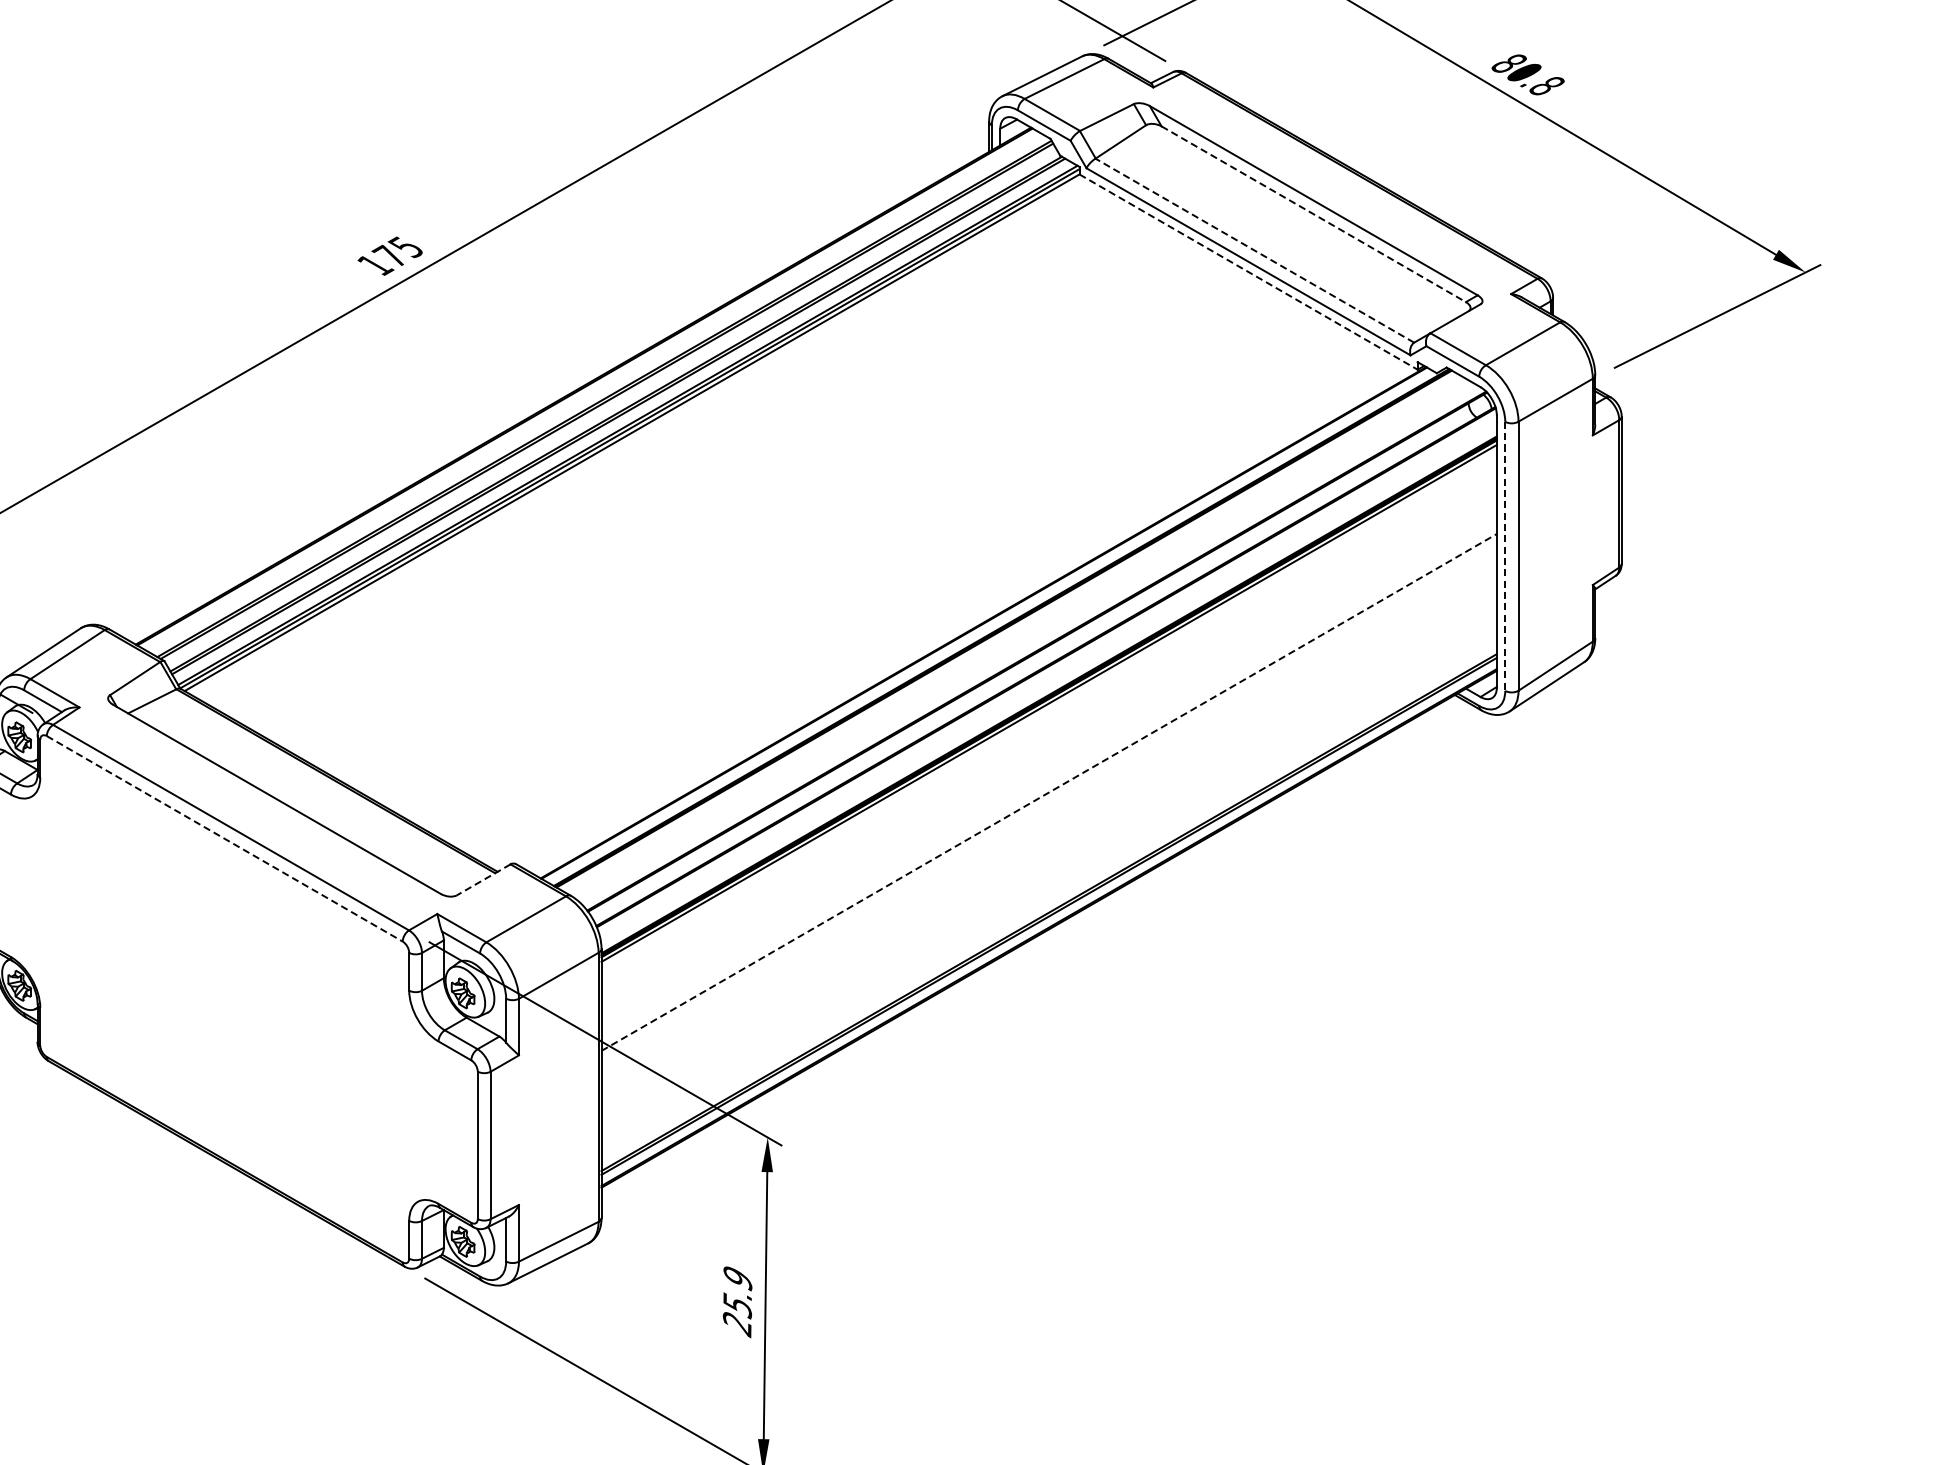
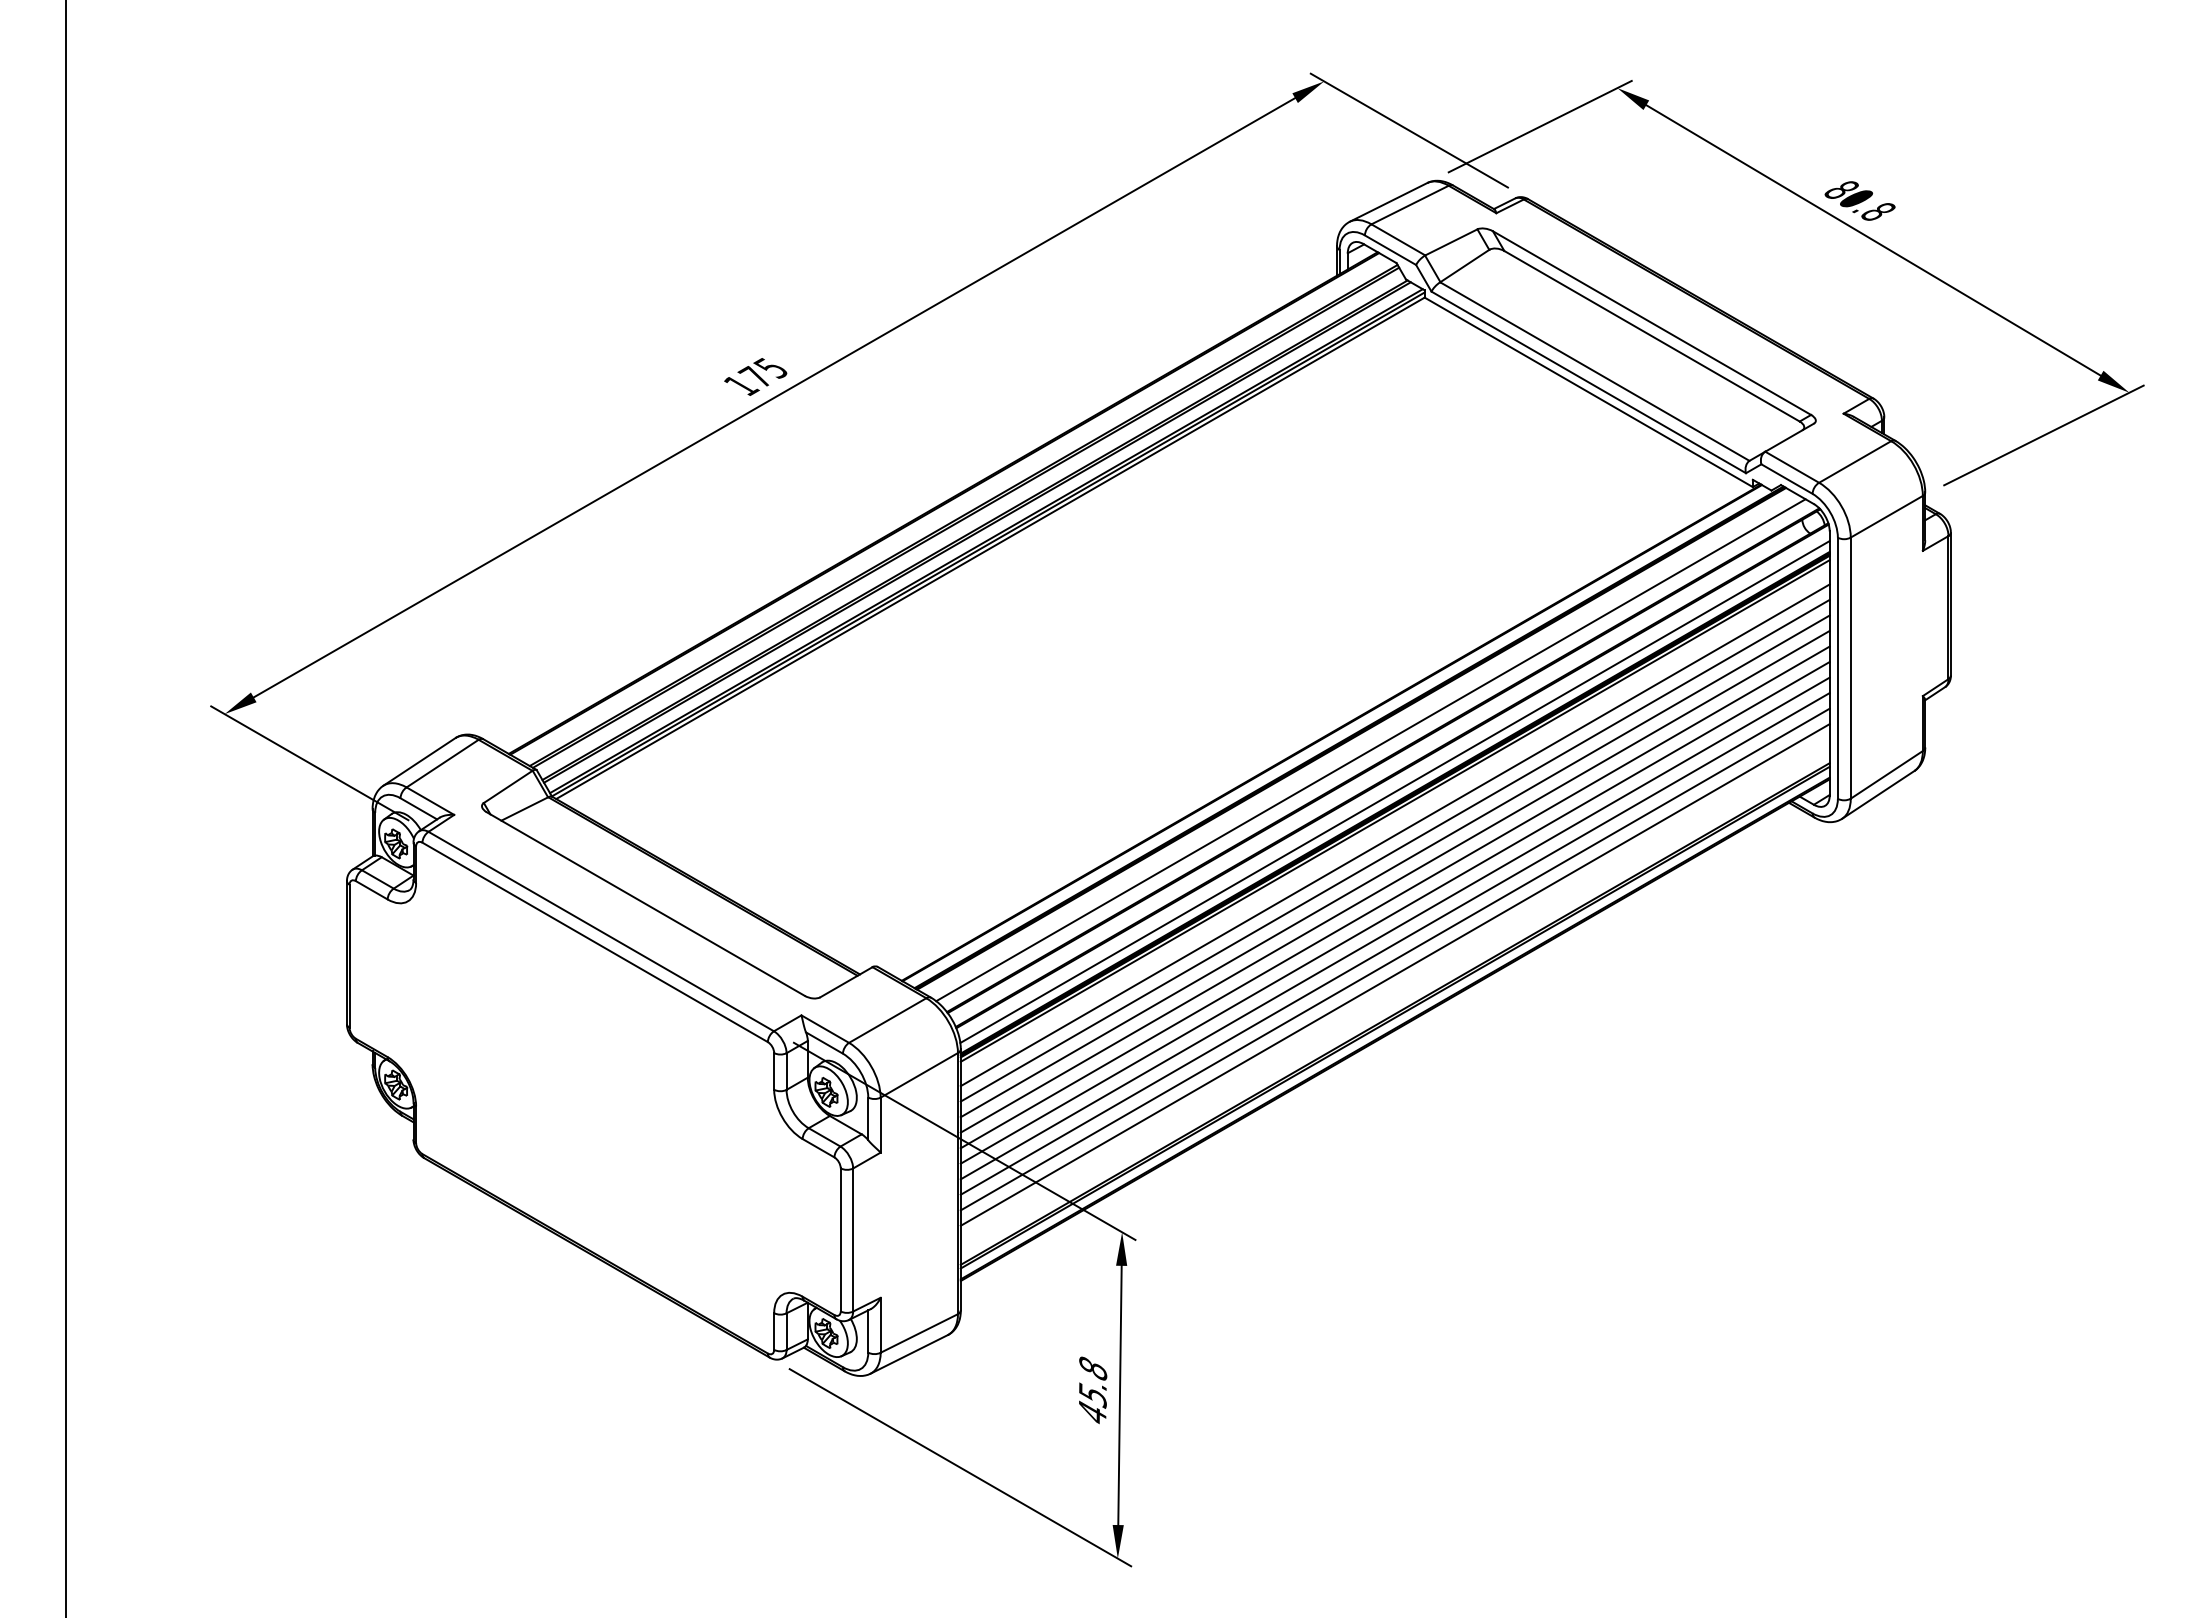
line: (1314, 214) -> (1652, 336), dashed -> solid
line: (1254, 250) -> (1594, 371), dashed -> solid
line: (1249, 272) -> (1589, 392), dashed -> solid
line: (1504, 556) -> (1837, 668), dashed -> solid
line: (1023, 641) -> (1370, 750), added
line: (1048, 683) -> (1394, 791), added
line: (1048, 728) -> (1394, 835), added
line: (1048, 744) -> (1394, 850), added
line: (1048, 760) -> (1394, 866), added
line: (1048, 776) -> (1394, 881), added
line: (1049, 792) -> (1395, 897), dashed -> solid
line: (1048, 808) -> (1394, 912), added
line: (1048, 824) -> (1394, 928), added
line: (225, 838) -> (595, 942), dashed -> solid
line: (1048, 839) -> (1394, 943), added
line: (1048, 856) -> (1394, 959), added
line: (1048, 871) -> (1394, 974), added
line: (483, 880) -> (846, 982), dashed -> solid
text: (737, 1301) -> (1092, 1391), 25.9 -> 45.8

